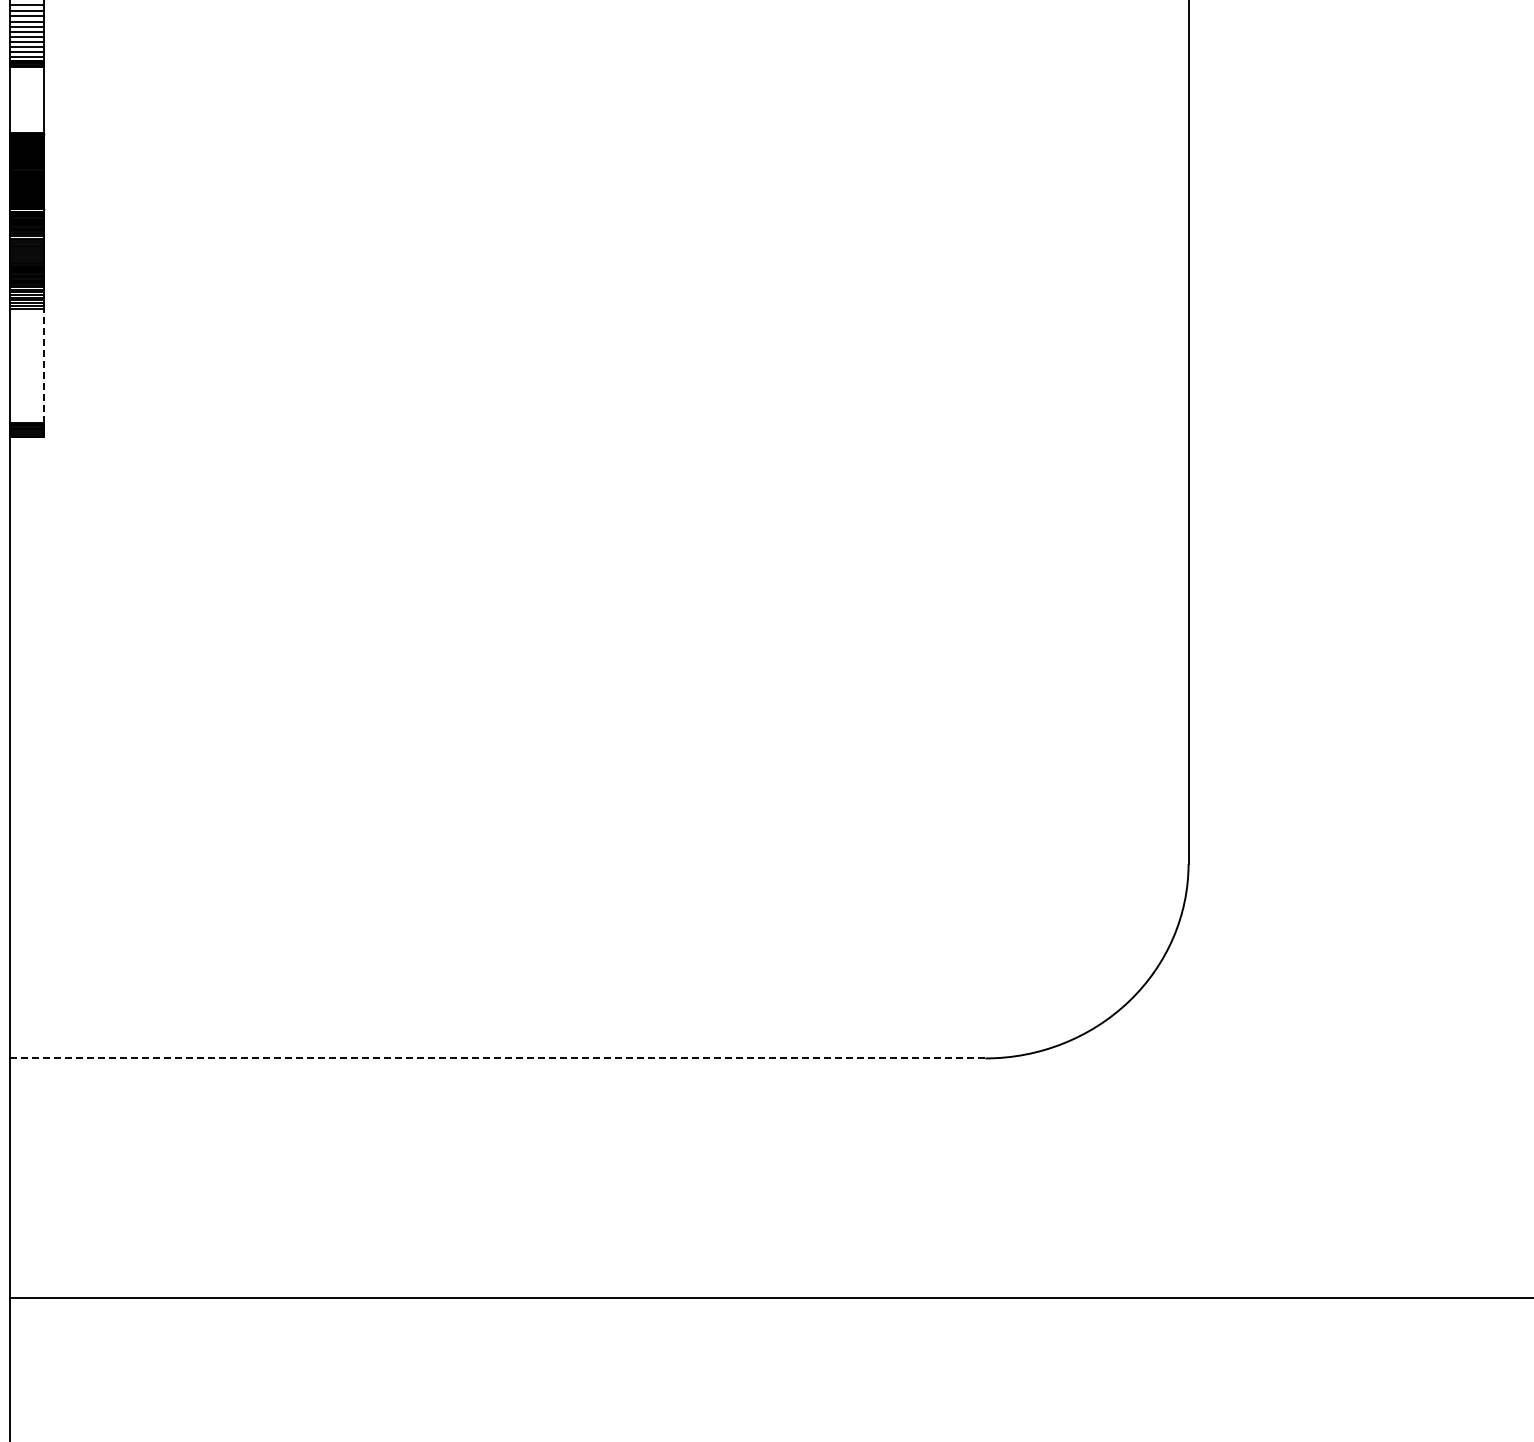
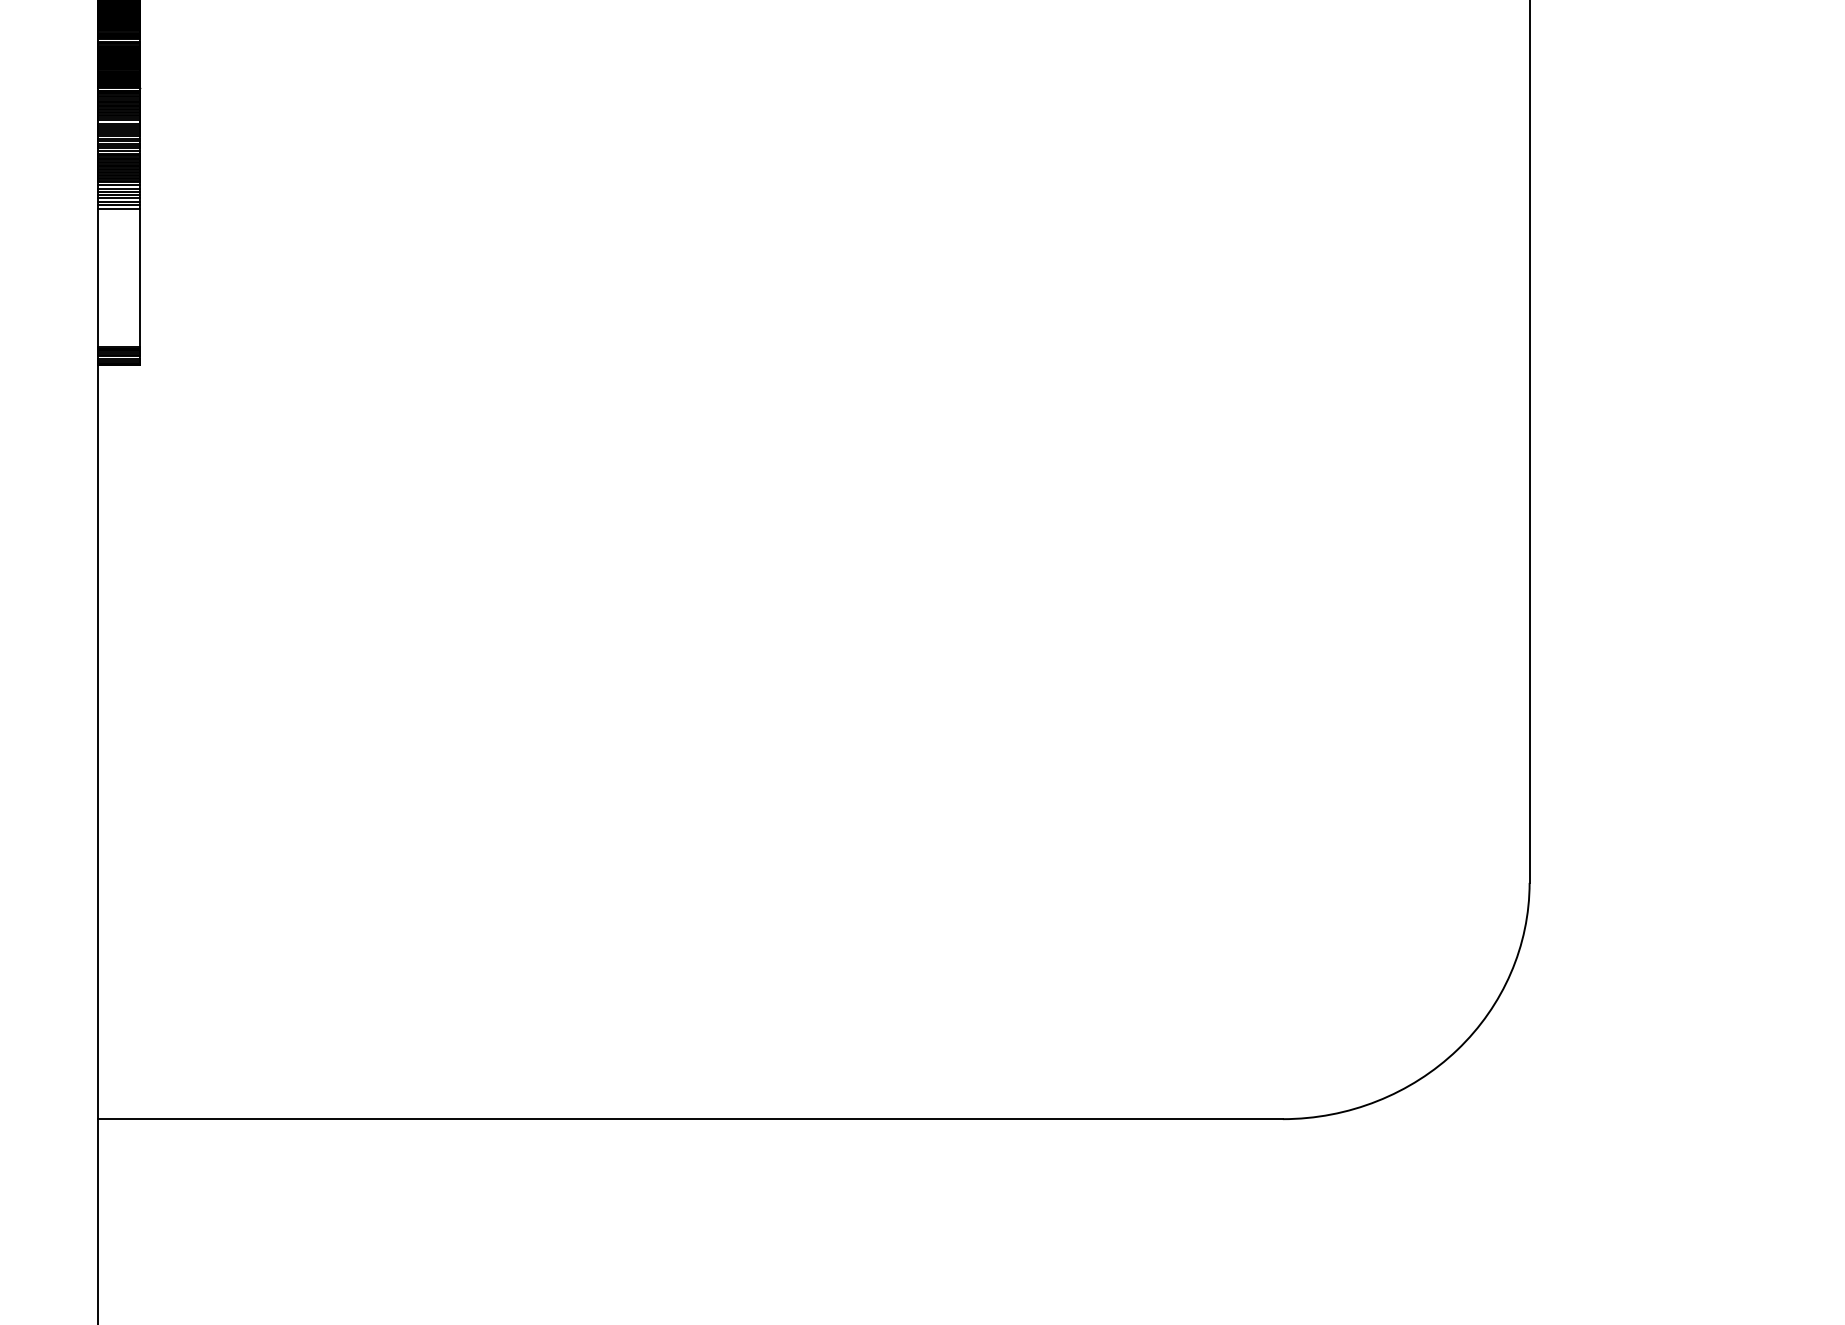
line: (43, 365) -> (139, 277), dashed -> solid
line: (497, 1058) -> (690, 1119), dashed -> solid

